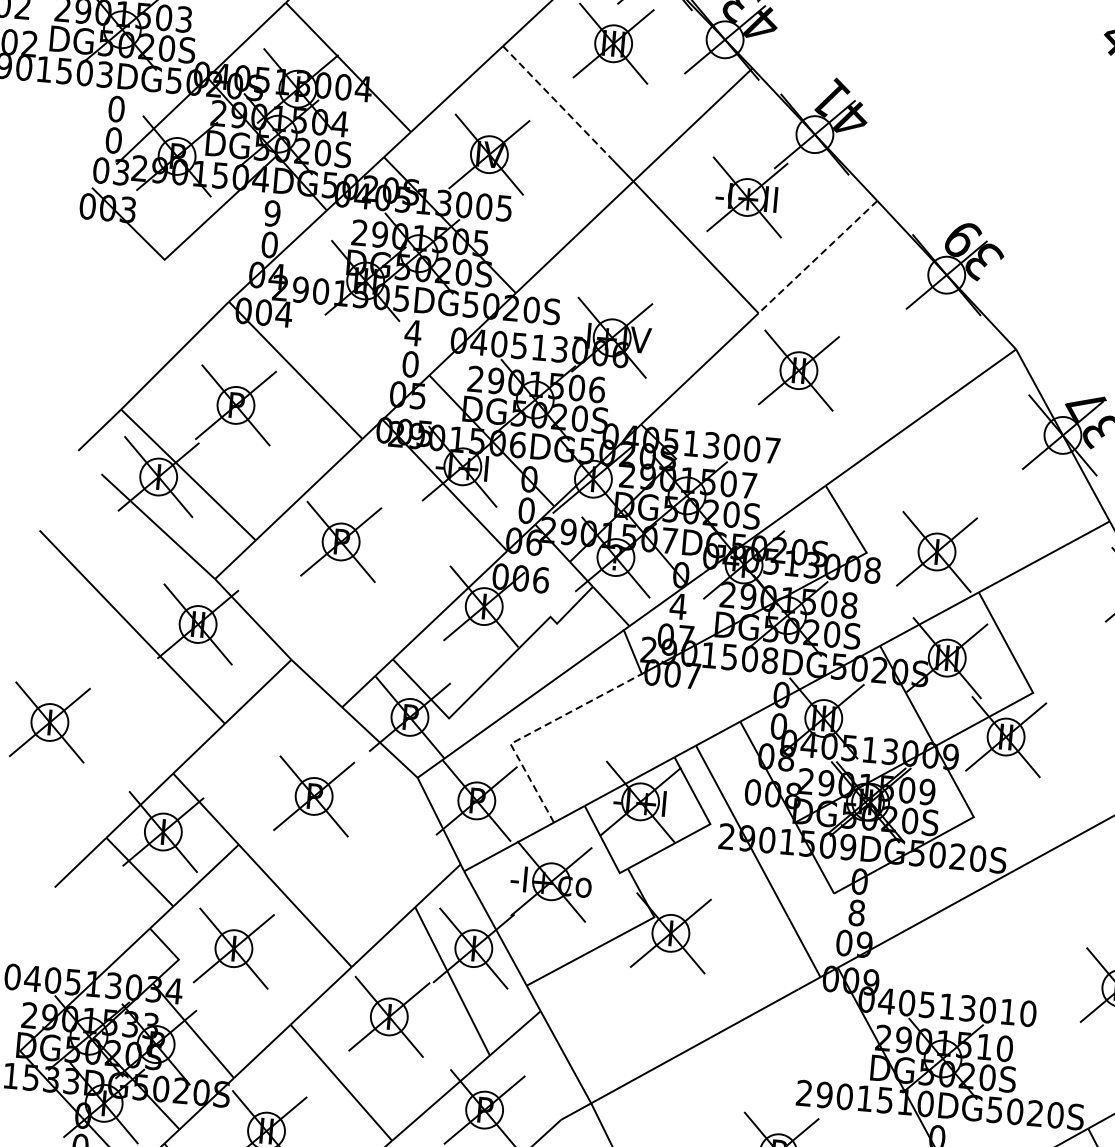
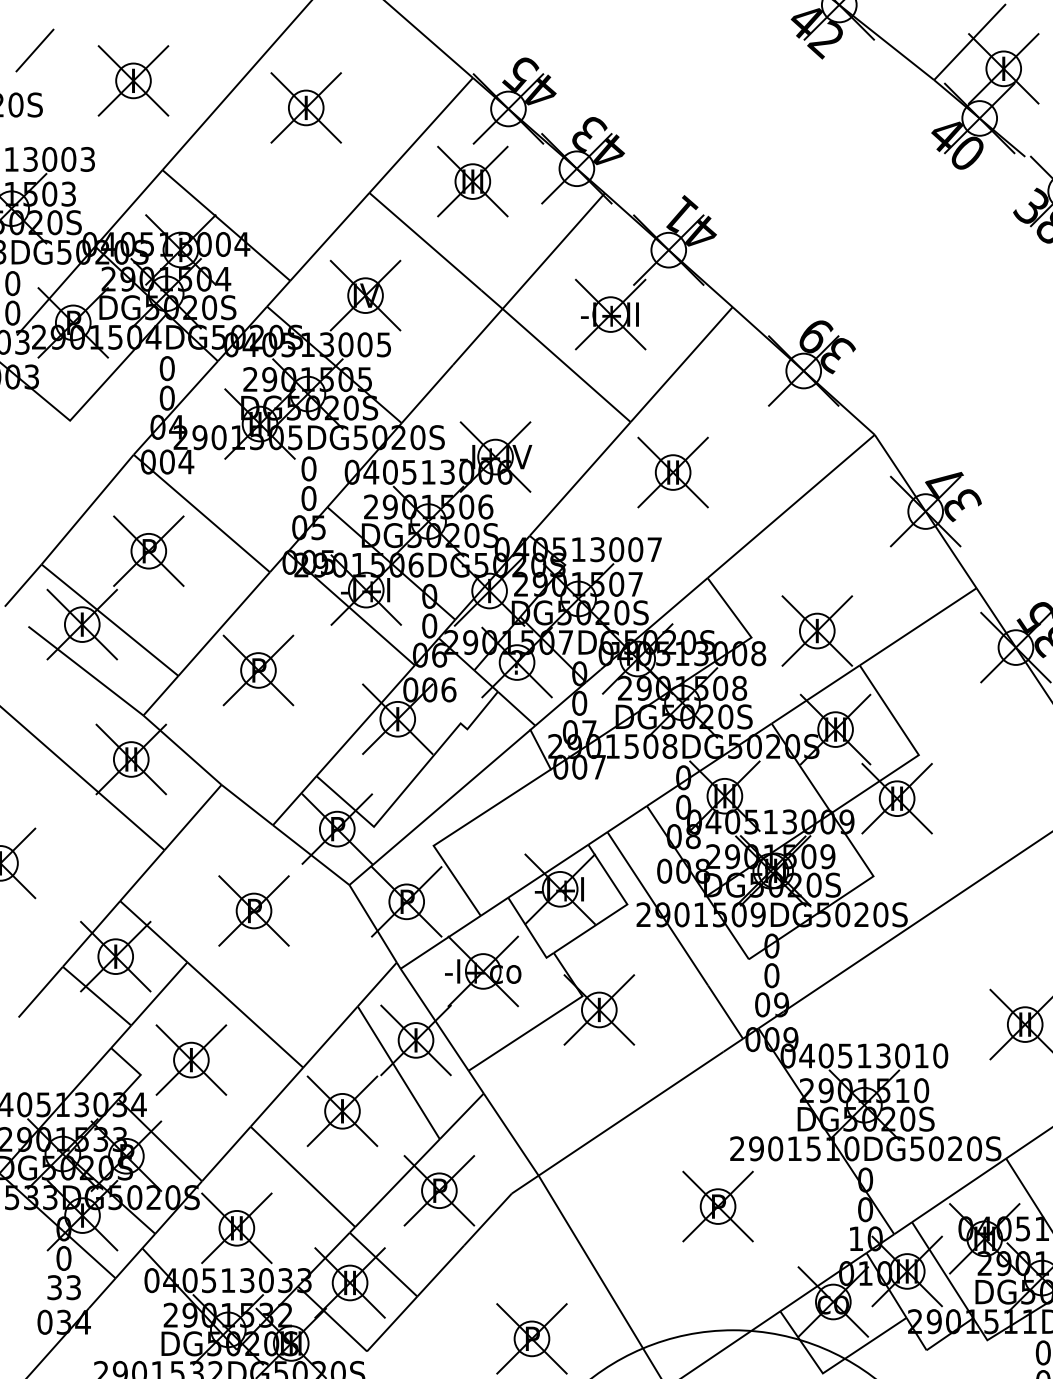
line: (557, 102) -> (425, 241), dashed -> solid
text: (271, 213) -> (166, 368), 9 -> 0
line: (817, 256) -> (681, 364), dashed -> solid
text: (412, 332) -> (308, 468), 4 -> 0
text: (678, 605) -> (579, 702), 4 -> 0
line: (536, 730) -> (456, 831), dashed -> solid
text: (856, 912) -> (771, 975), 8 -> 0

